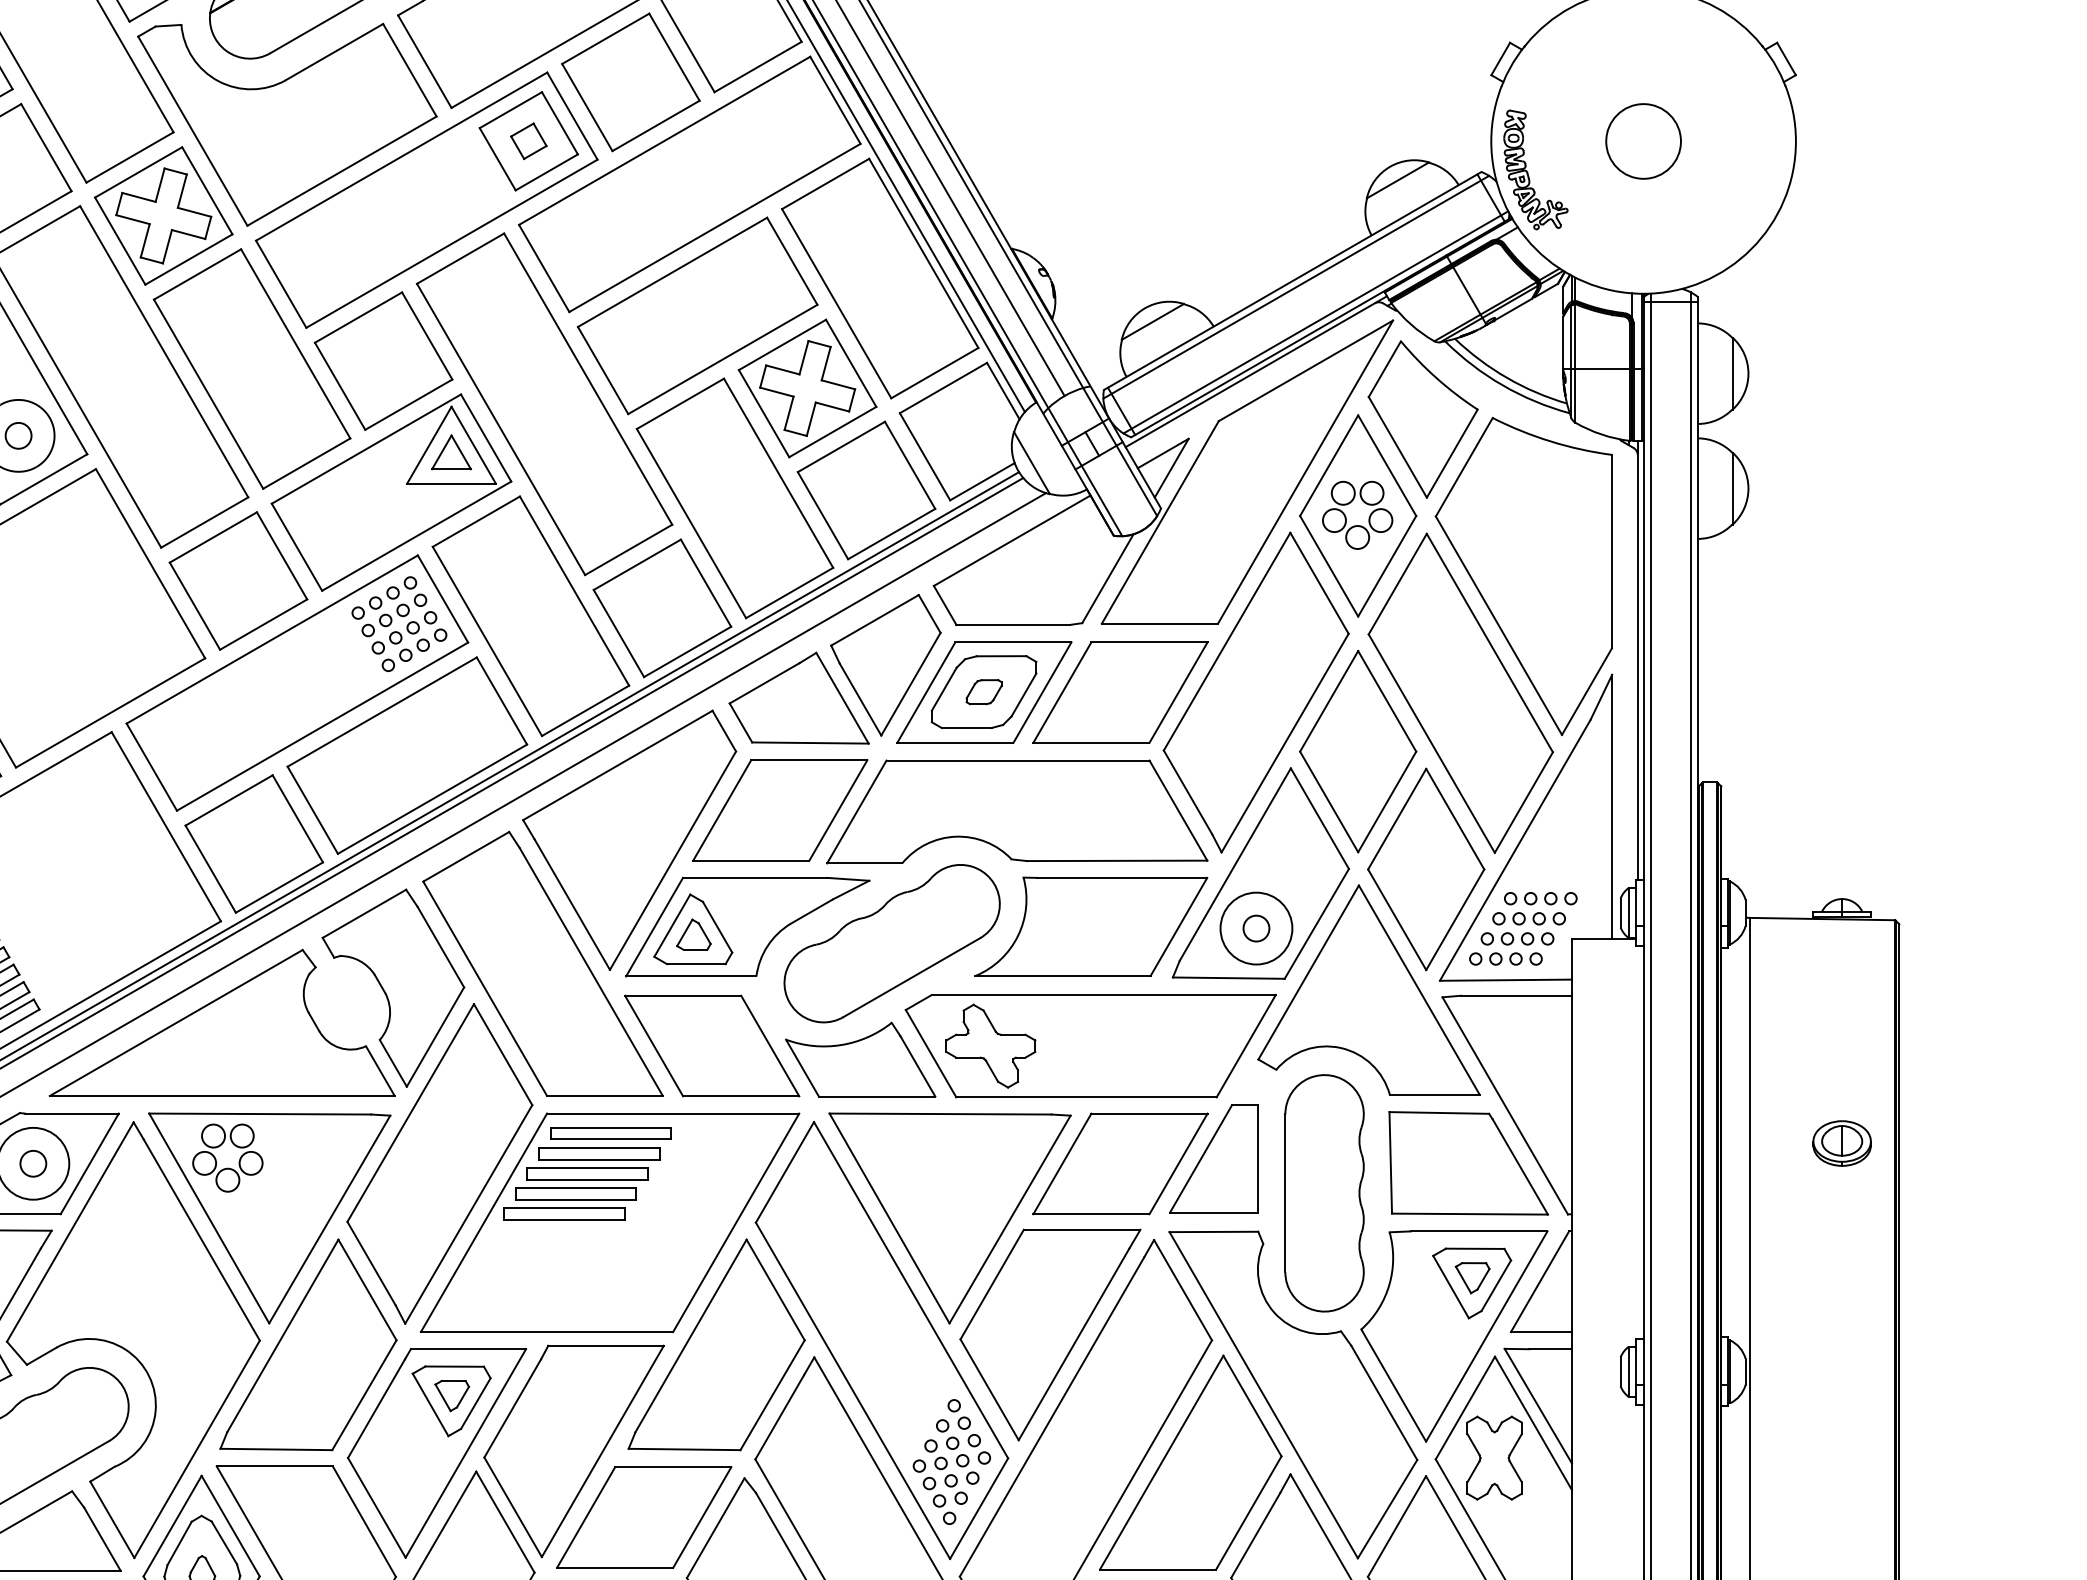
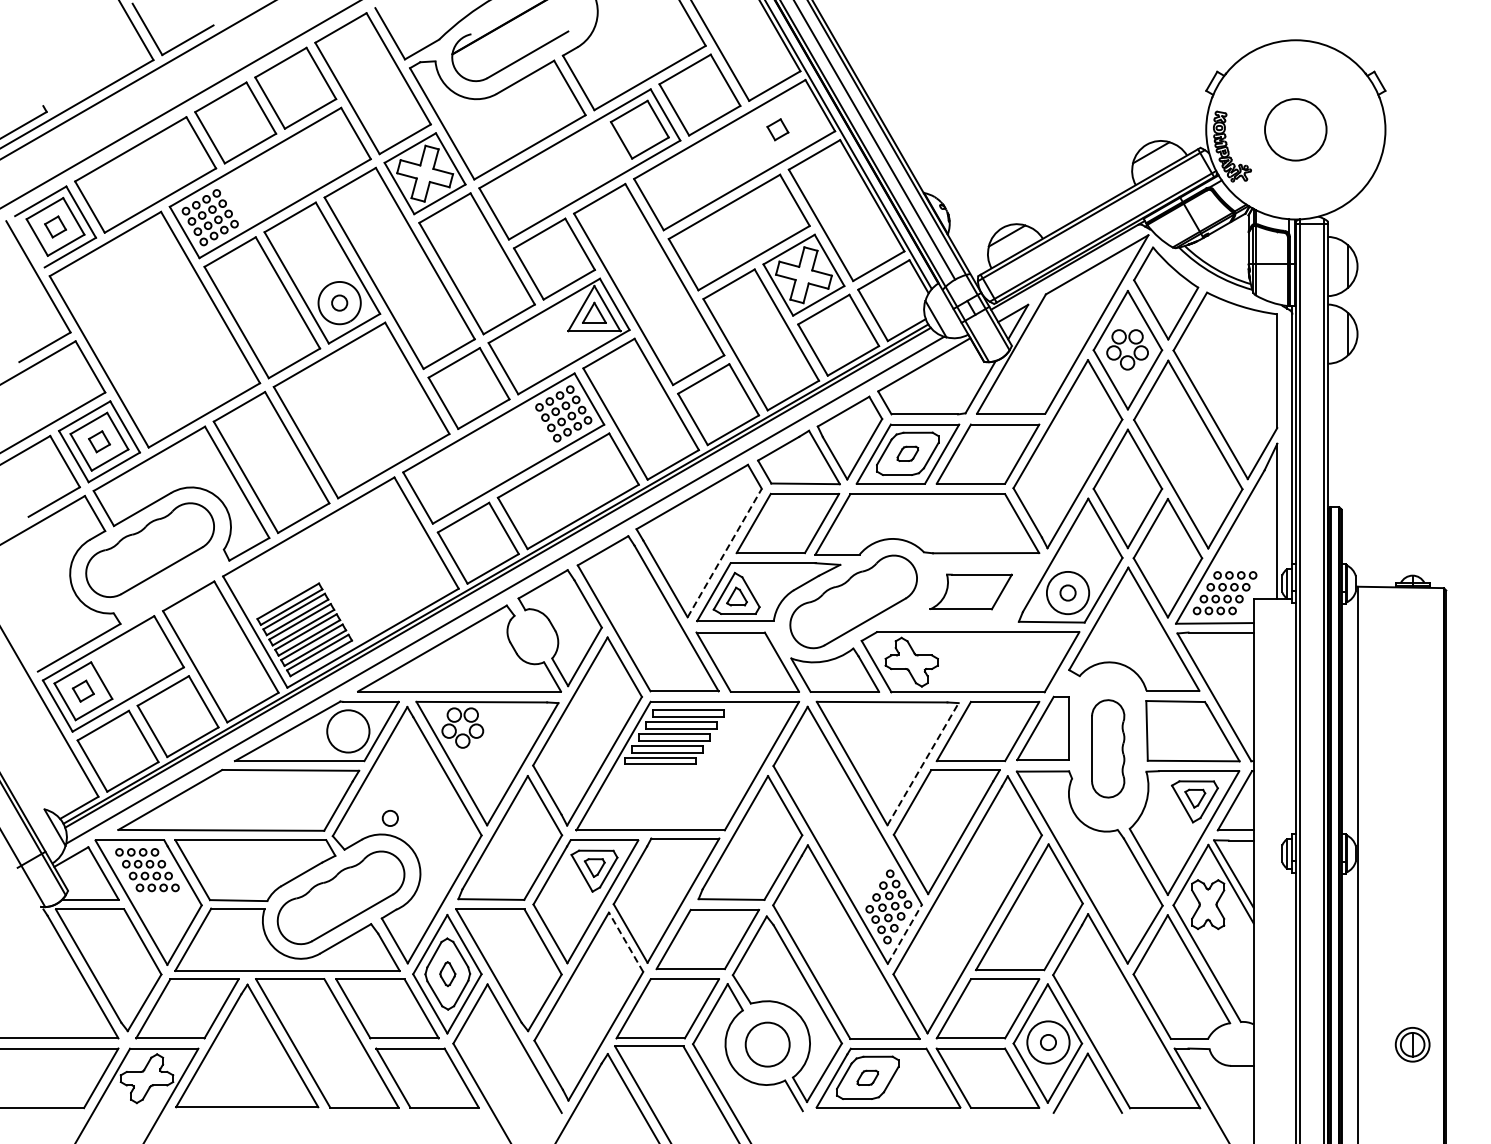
part: (528, 140) -> (777, 129), moved
circle: (1643, 140) -> (1295, 129), size x1.4
line: (672, 859) -> (724, 552), solid -> dashed
part: (1090, 925) -> (970, 591), size x0.6
part: (1841, 1143) -> (1412, 719), removed
circle: (31, 1162) -> (389, 817), moved
part: (1325, 1192) -> (1108, 748), size x0.7
line: (1010, 1219) -> (923, 764), solid -> dashed
line: (980, 1507) -> (905, 933), solid -> dashed
line: (504, 1520) -> (625, 941), solid -> dashed

